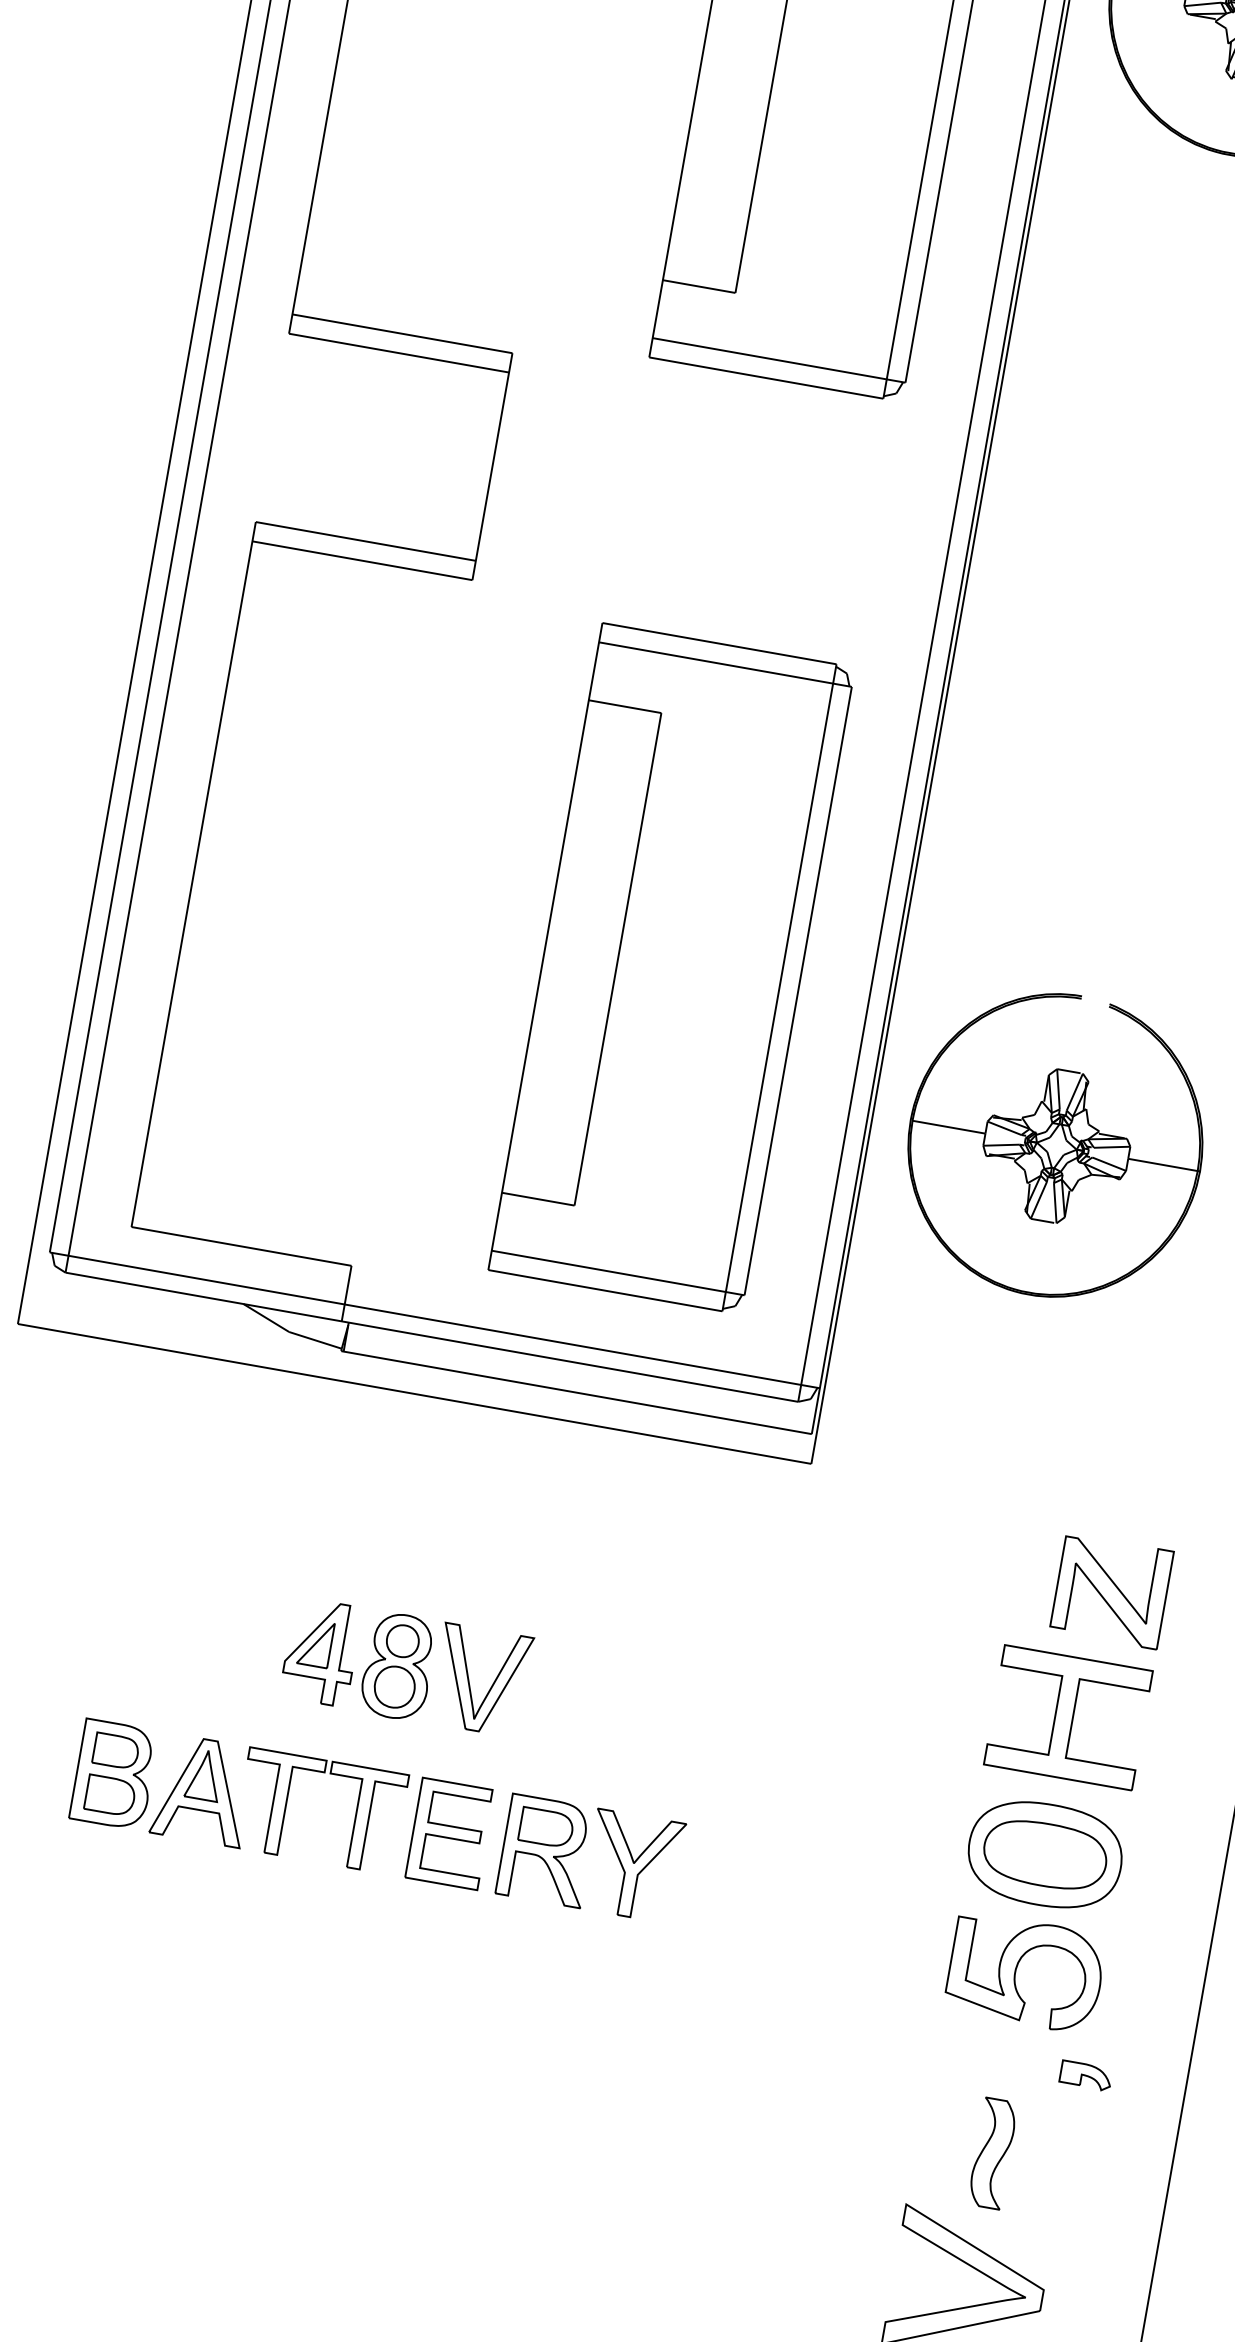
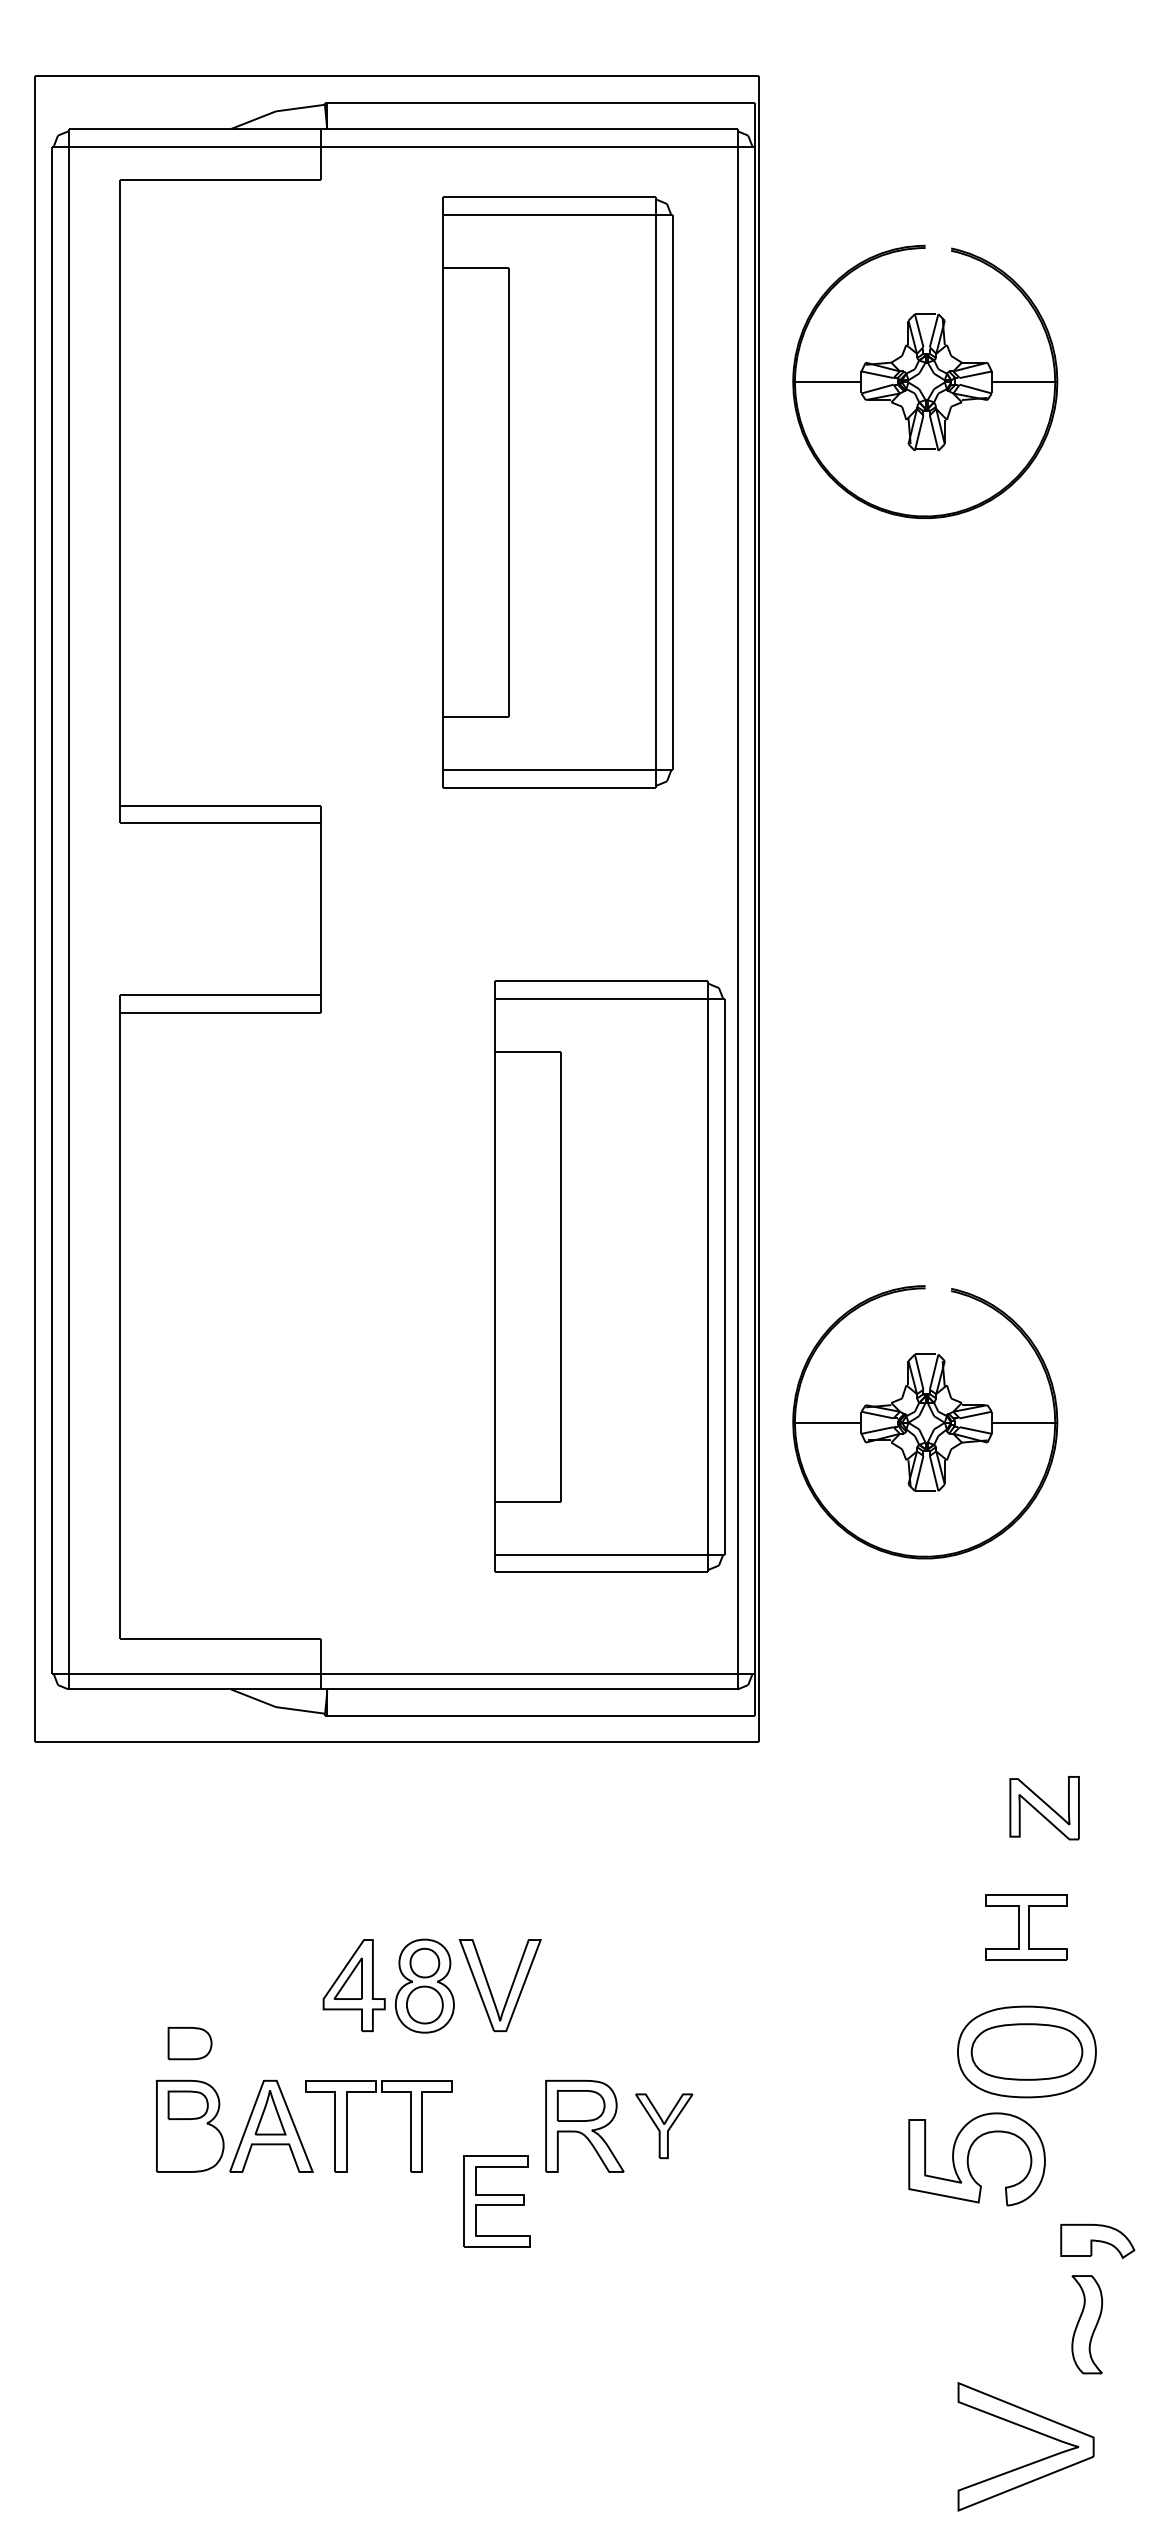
part: (671, 968) -> (609, 1276), moved
part: (1111, 1590) -> (1044, 1807), size x0.7
part: (1068, 1718) -> (1026, 1927), size x0.6
part: (109, 1795) -> (189, 2043), moved
part: (449, 1834) -> (496, 2201), moved
part: (633, 1865) -> (664, 2125), size x0.7
part: (1016, 1971) -> (968, 2159), moved
part: (1085, 2076) -> (1097, 2241), size x1.6
part: (993, 2153) -> (1087, 2324), moved

